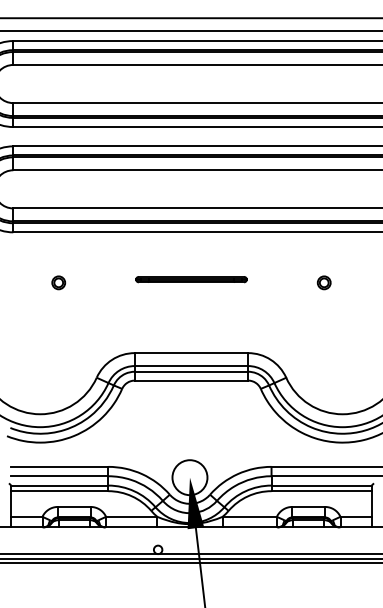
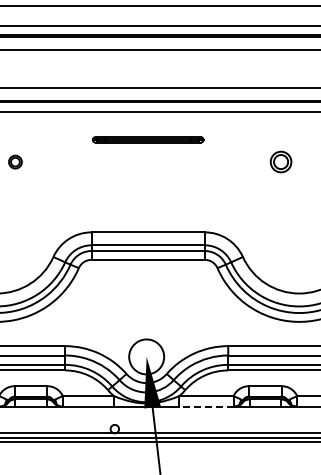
part: (191, 279) -> (148, 139), moved
part: (323, 282) -> (280, 161), size x1.6
line: (249, 527) -> (206, 406), solid -> dashed

